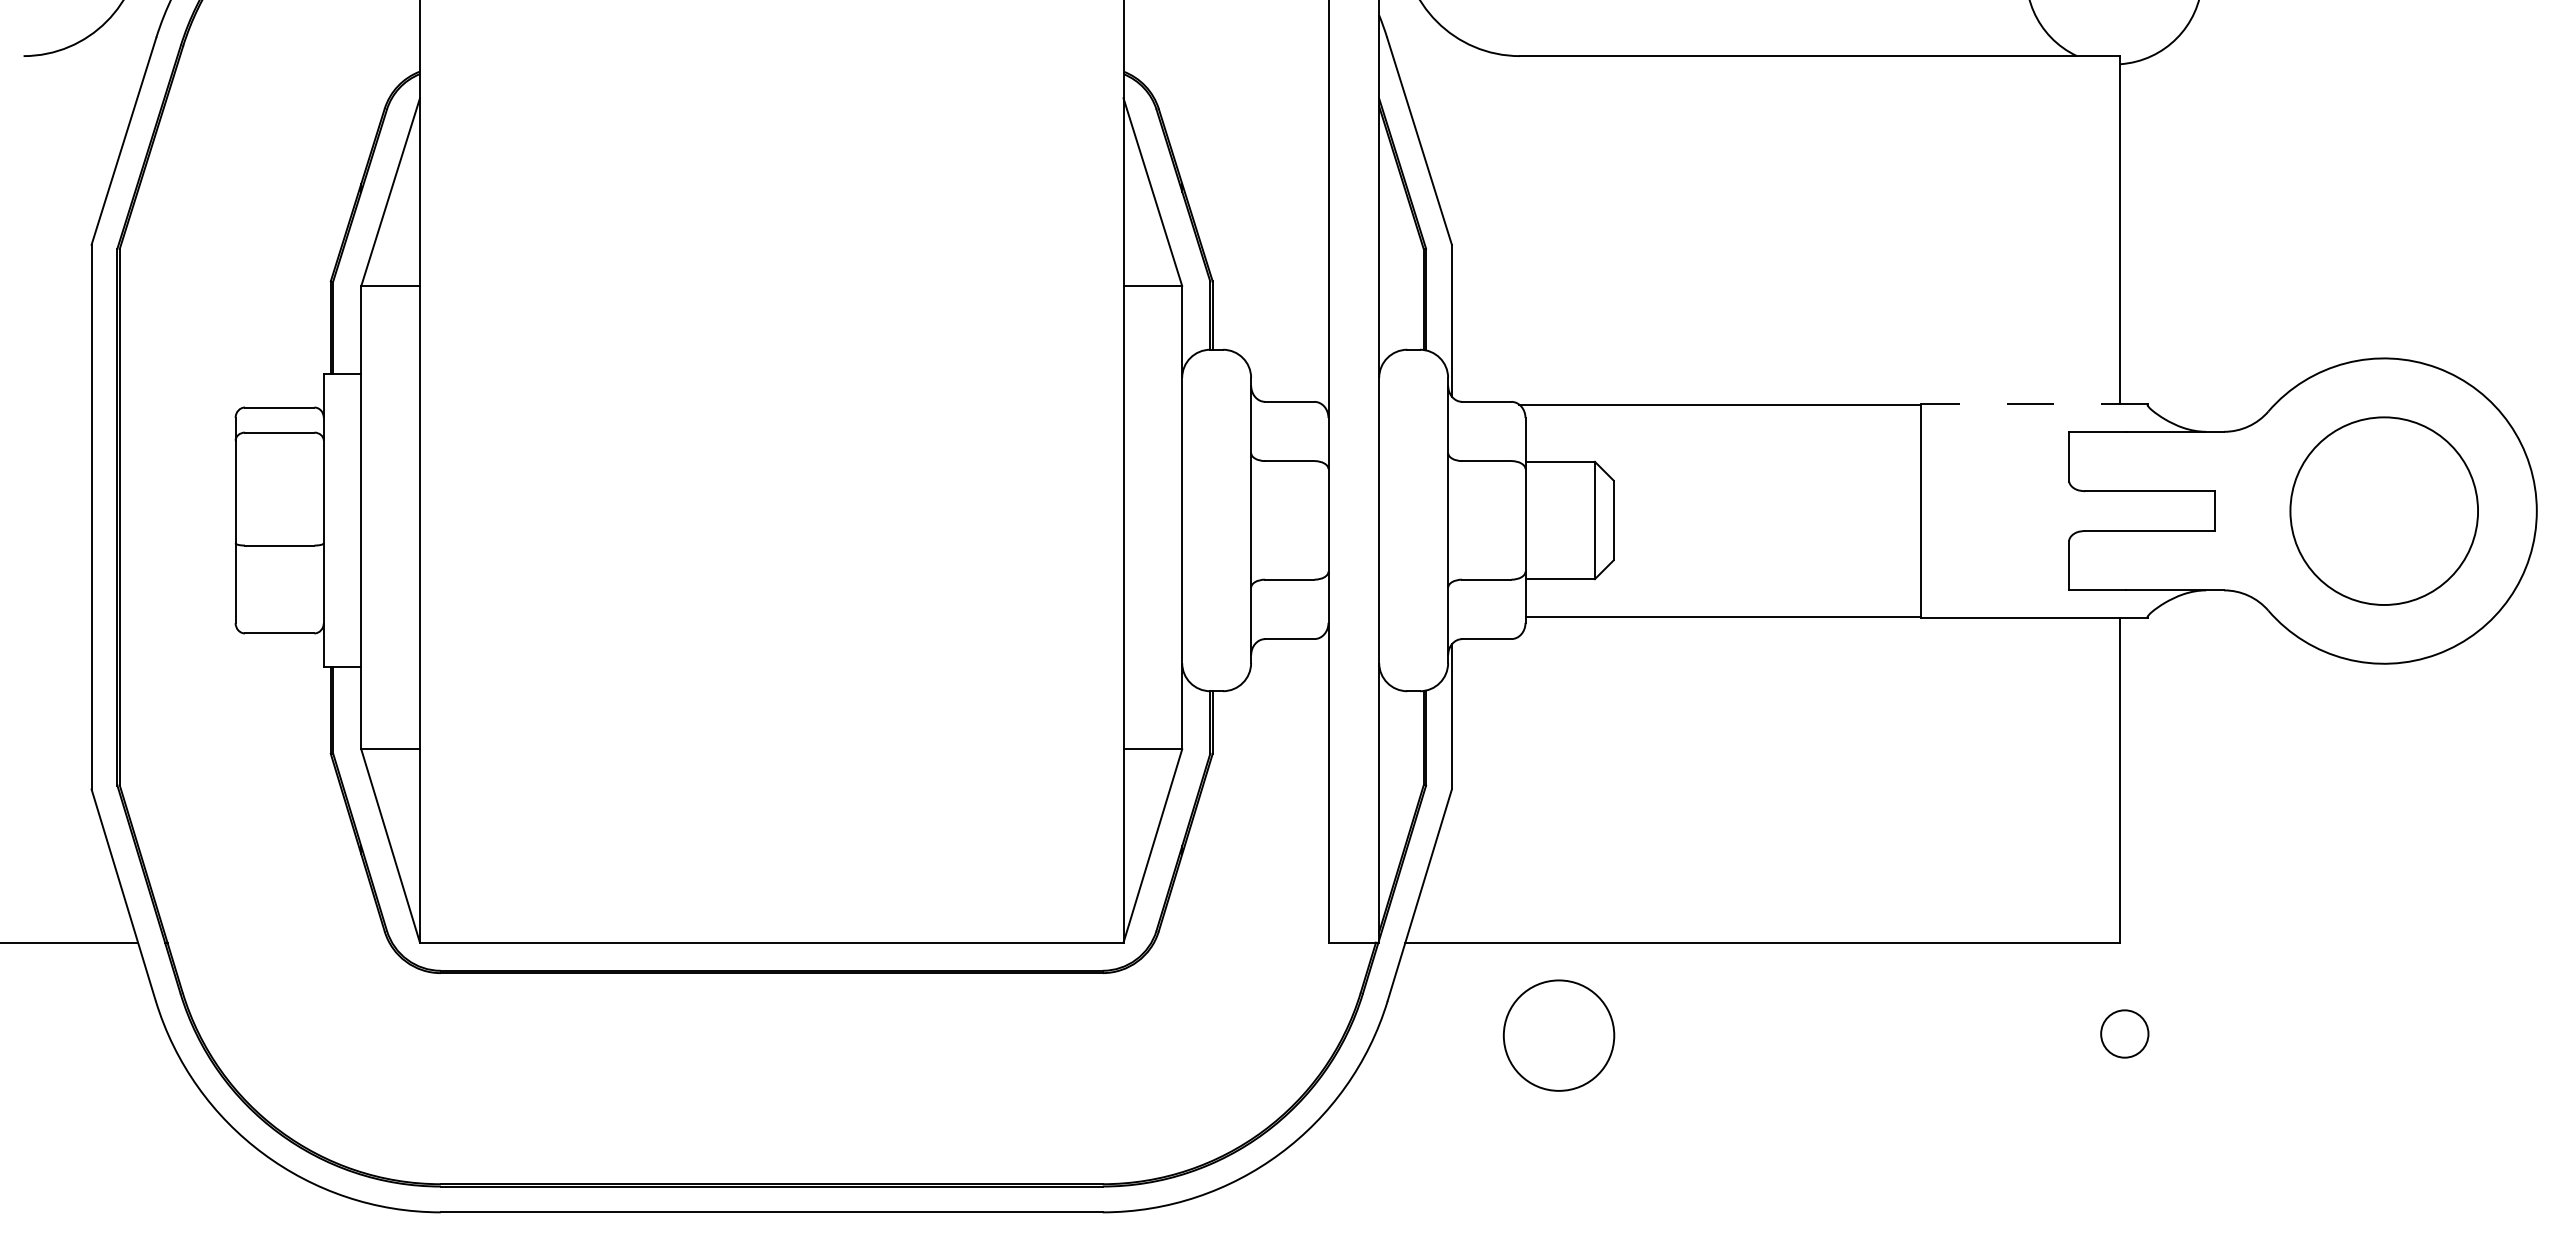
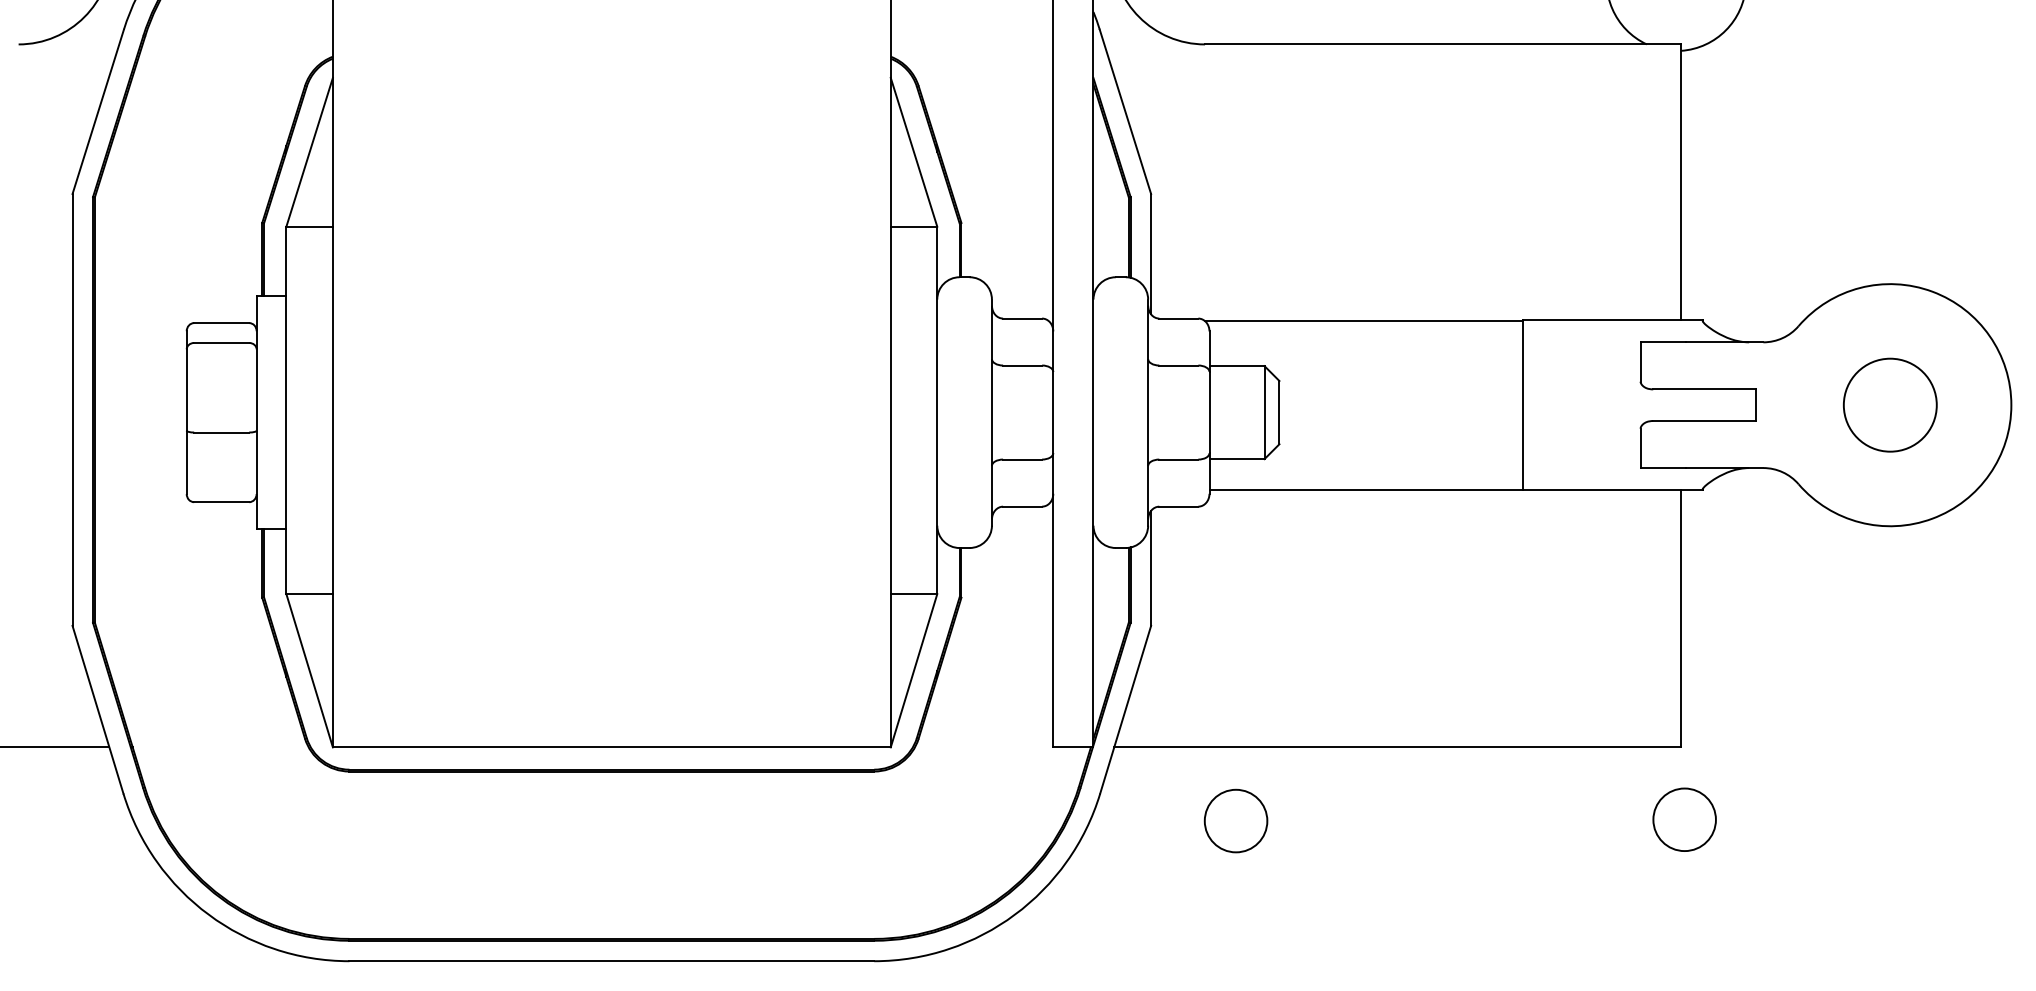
line: (2033, 404) -> (1612, 320), dashed -> solid
circle: (2383, 510) -> (1889, 404), size x0.62
circle: (2124, 1033) -> (1684, 819), size x1.67
circle: (1558, 1035) -> (1235, 820), size x0.71

